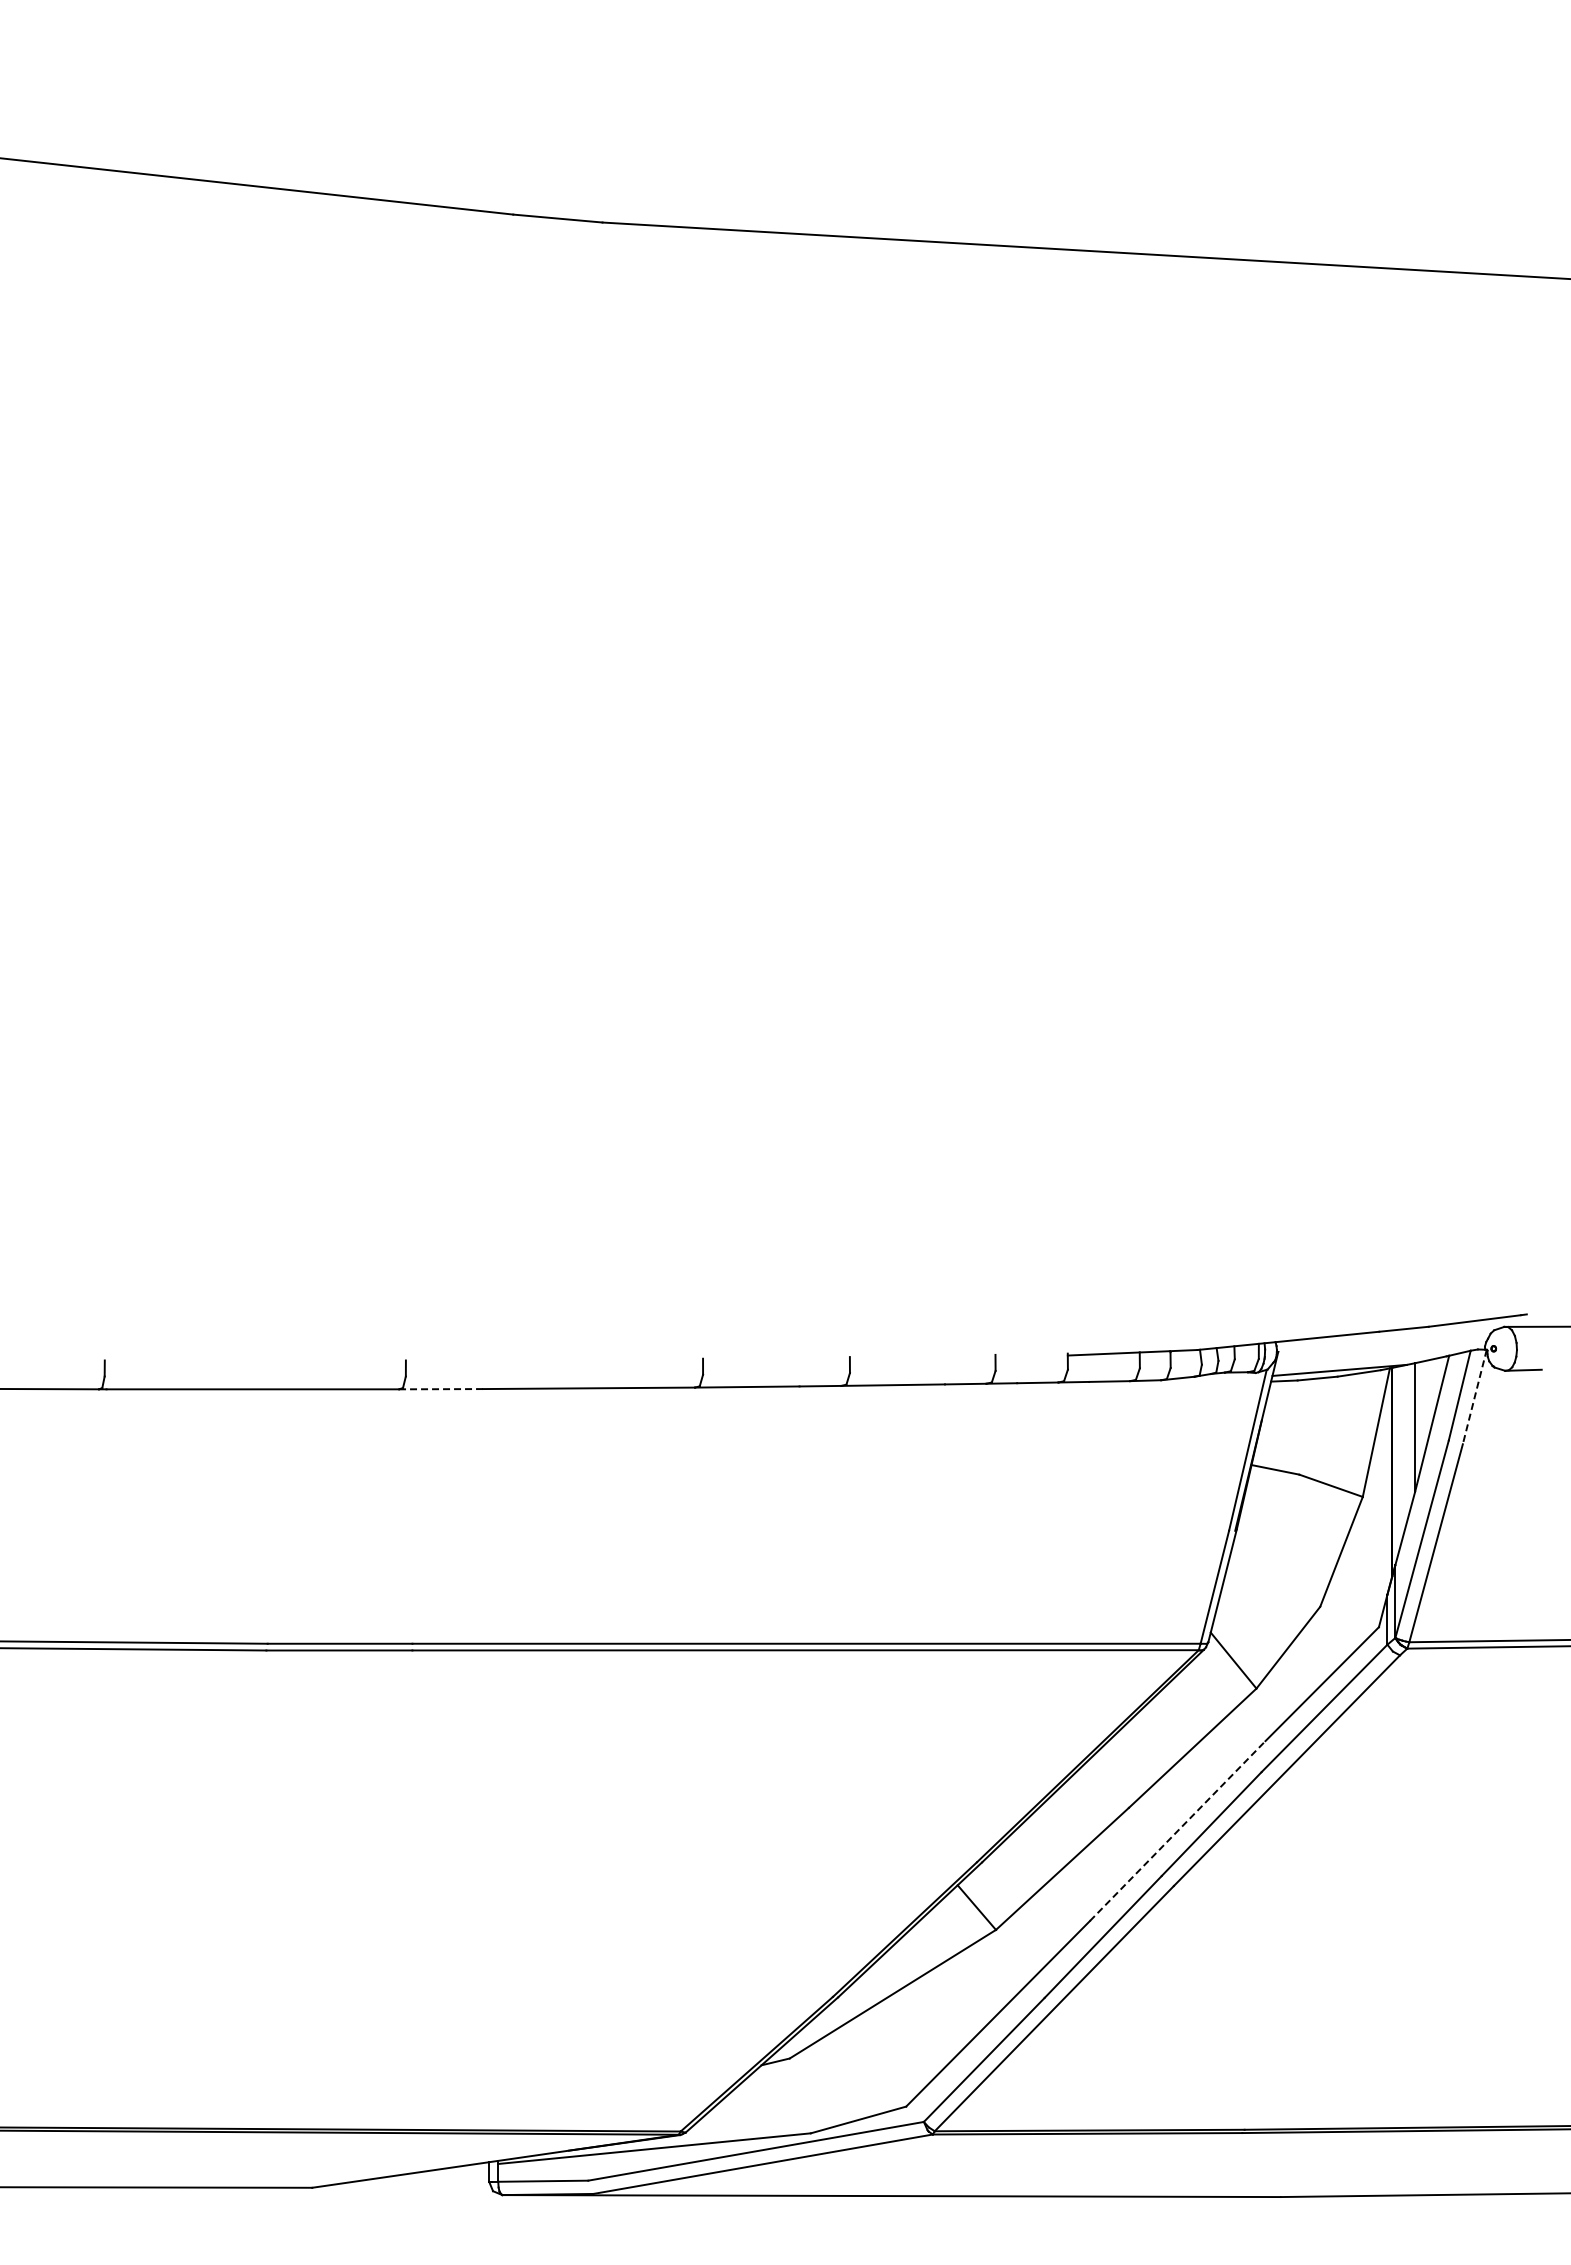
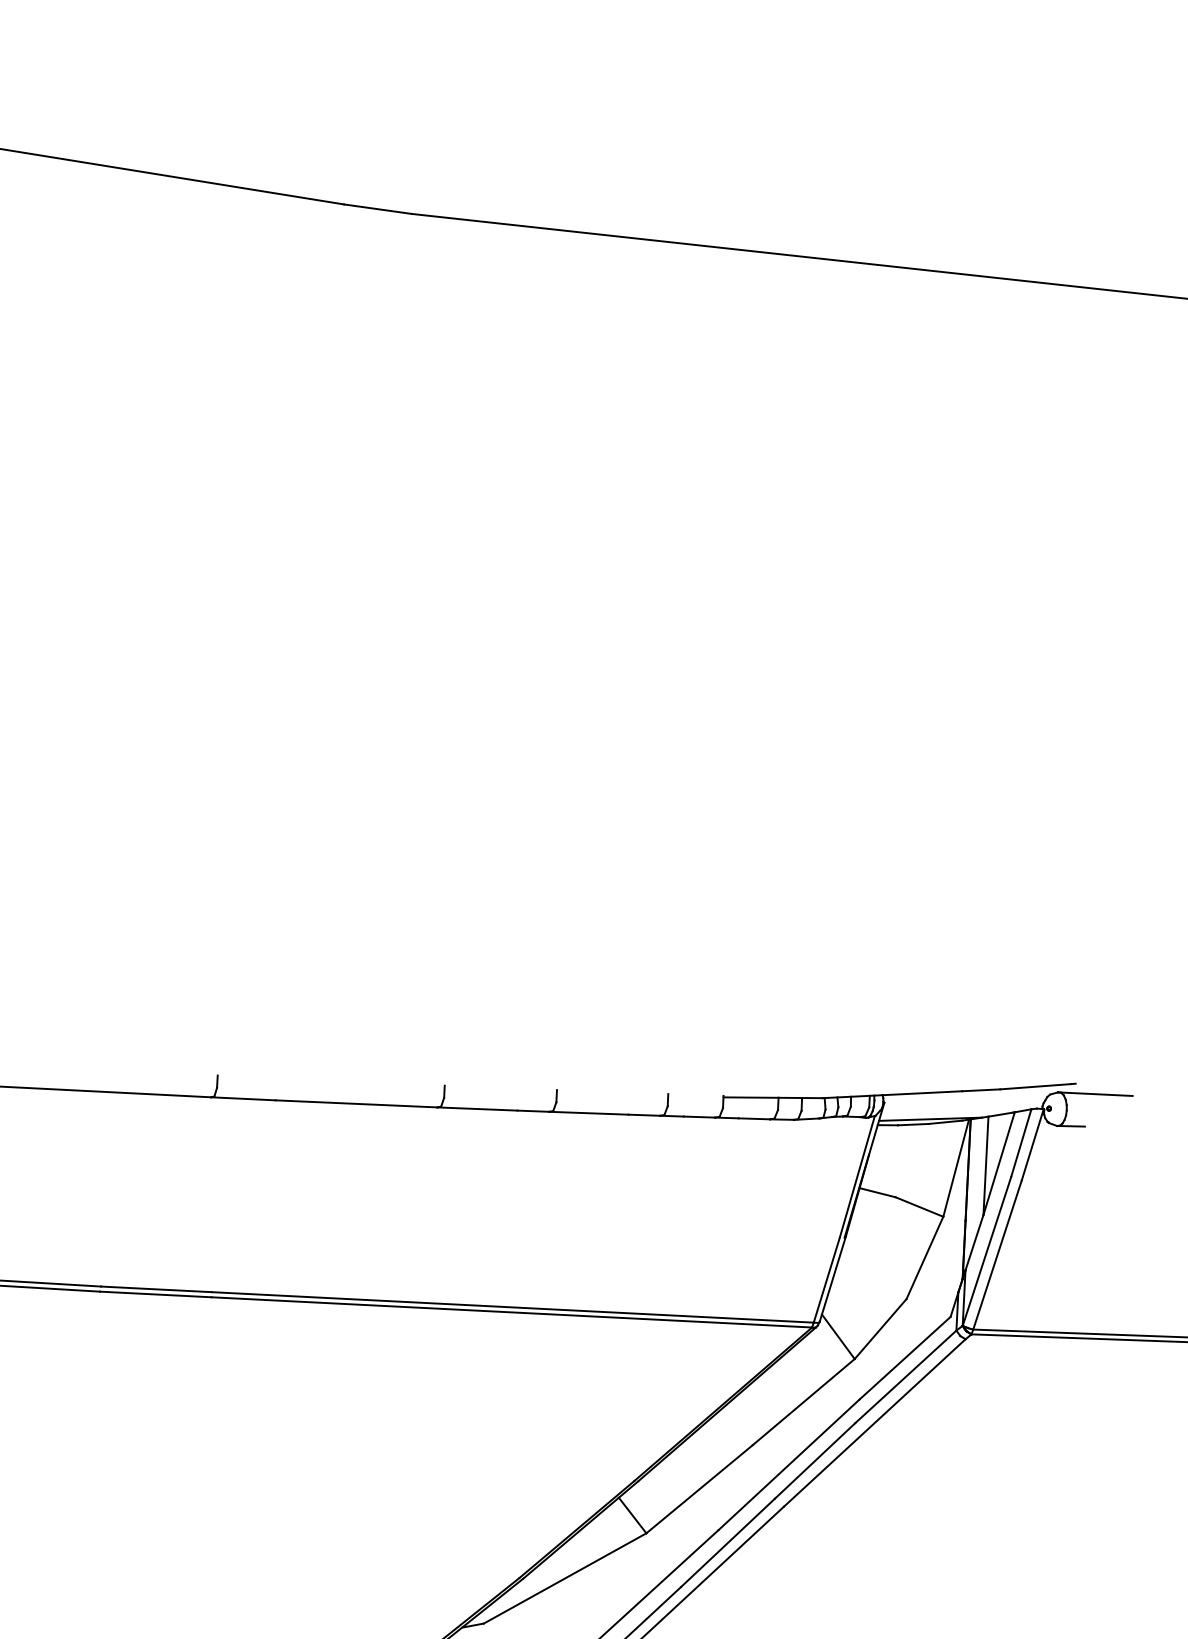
line: (441, 1389) -> (243, 1099), dashed -> solid
line: (1474, 1397) -> (1032, 1145), dashed -> solid
line: (1177, 1831) -> (788, 1465), dashed -> solid

